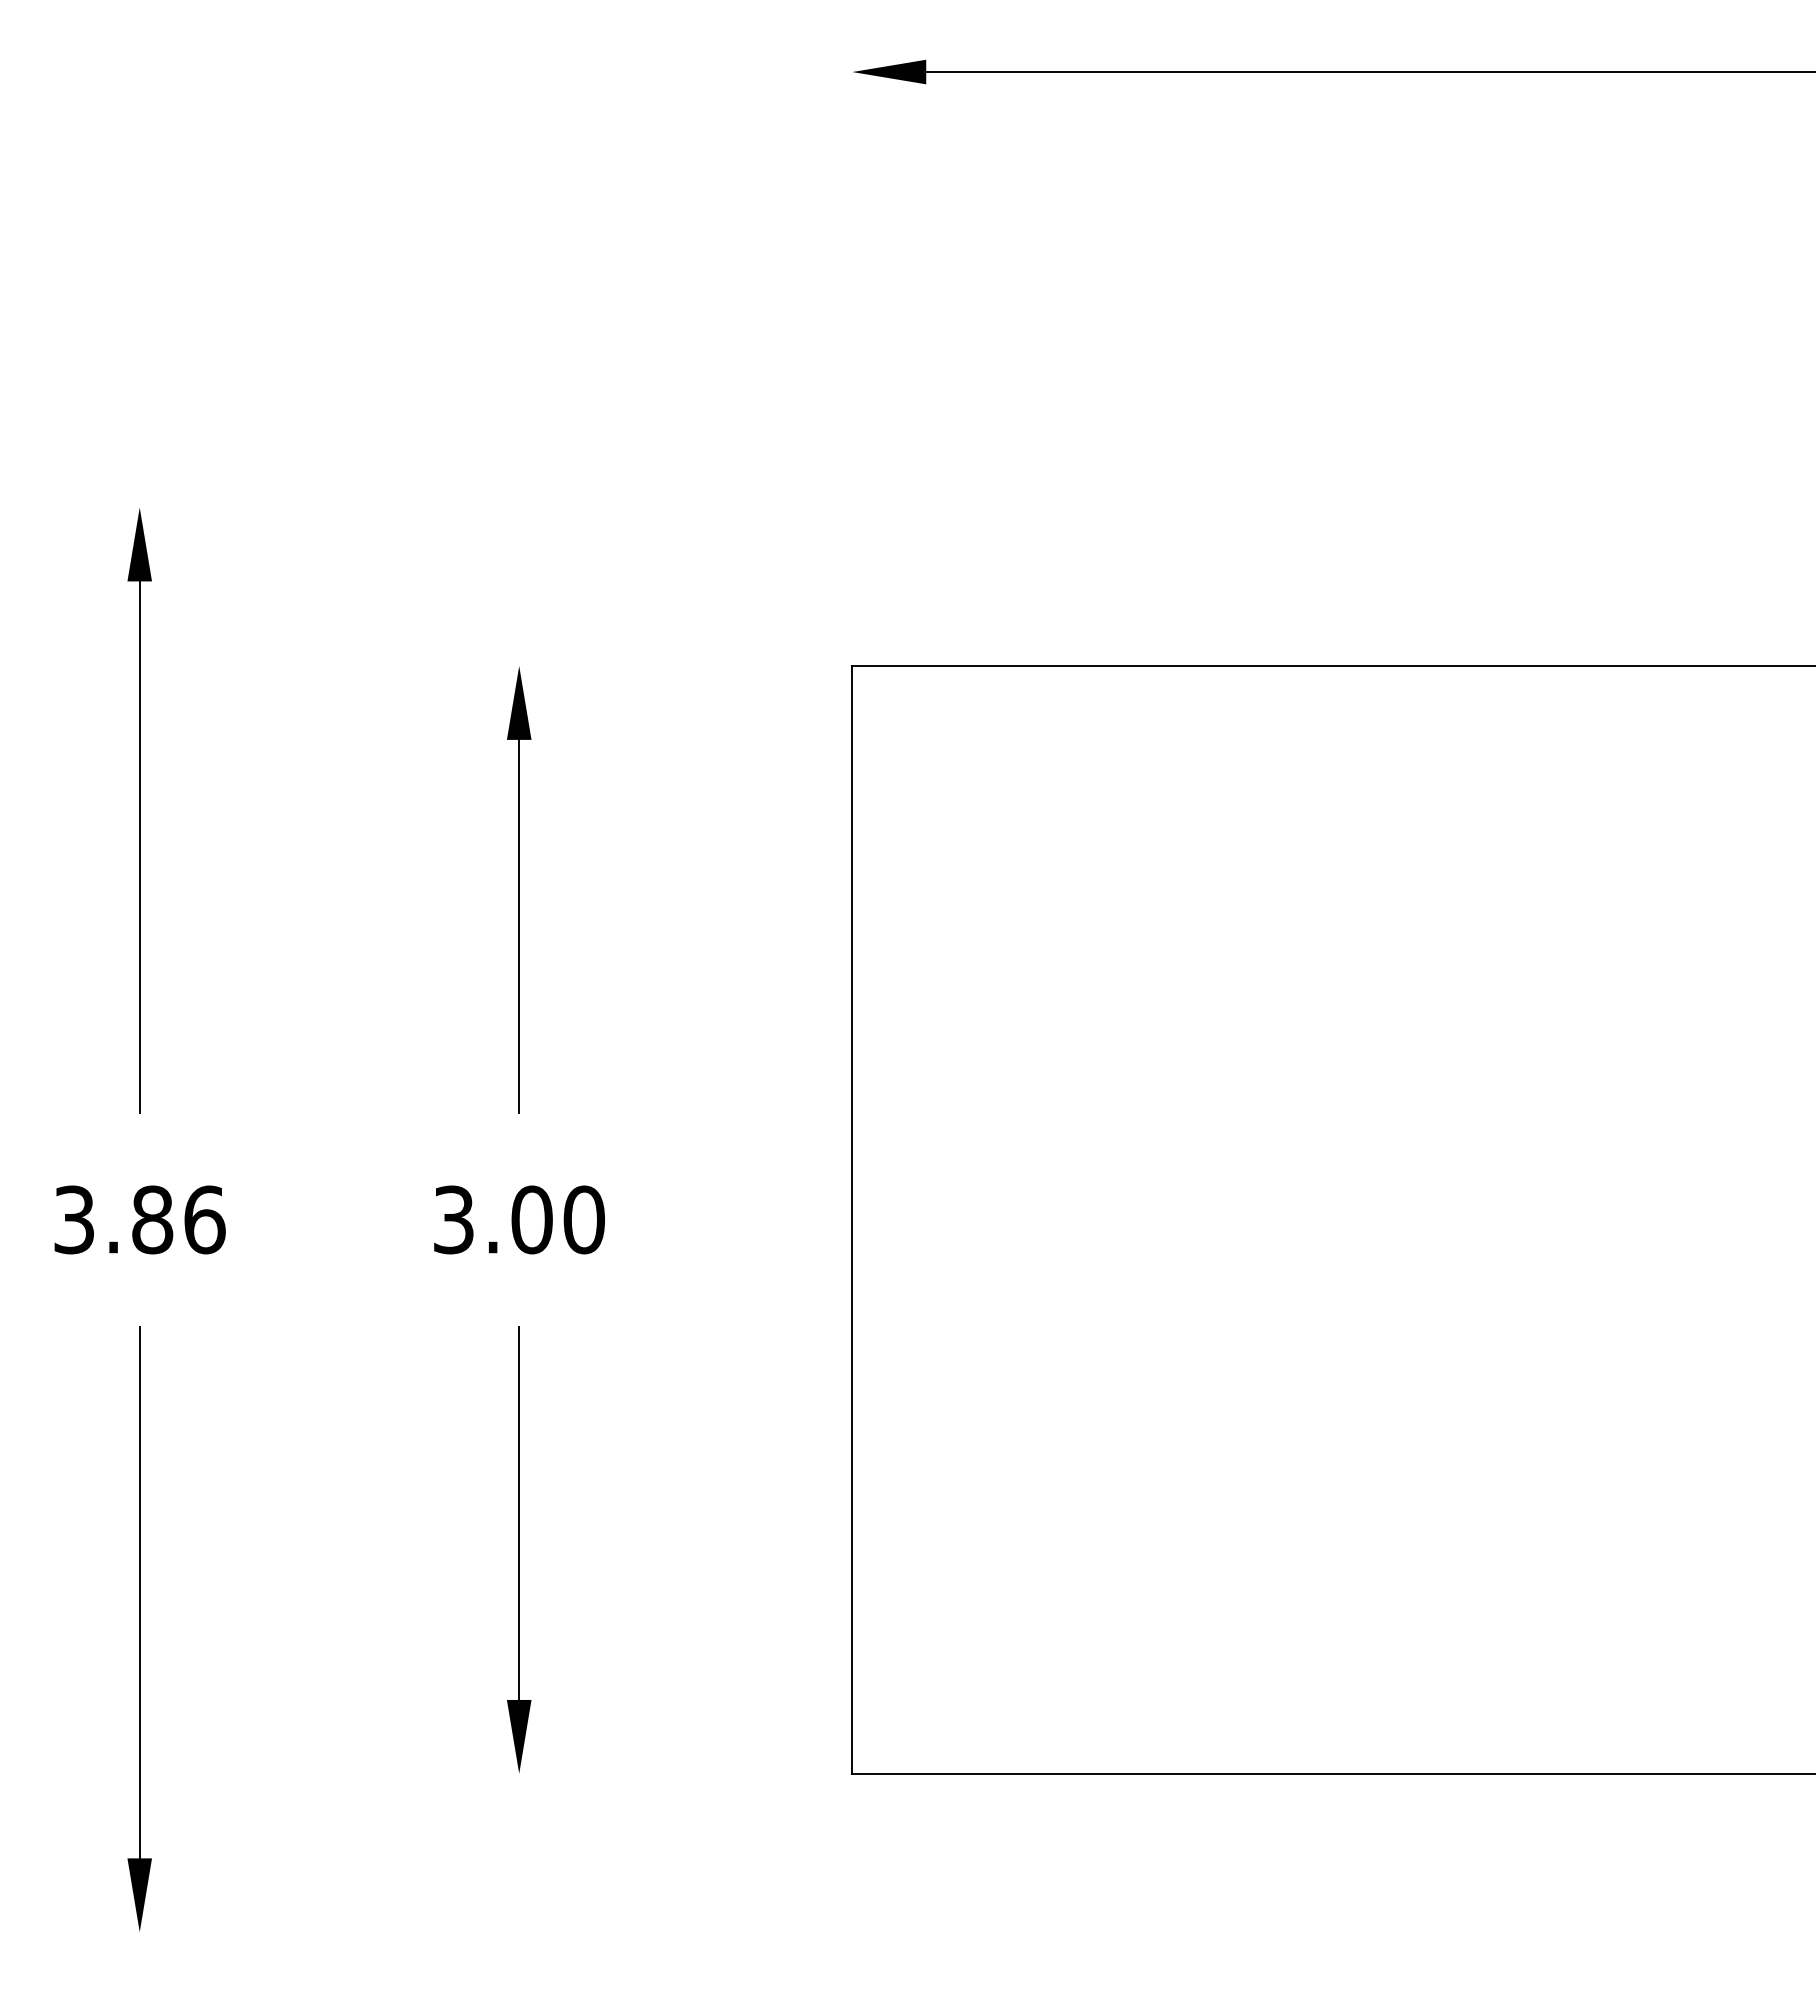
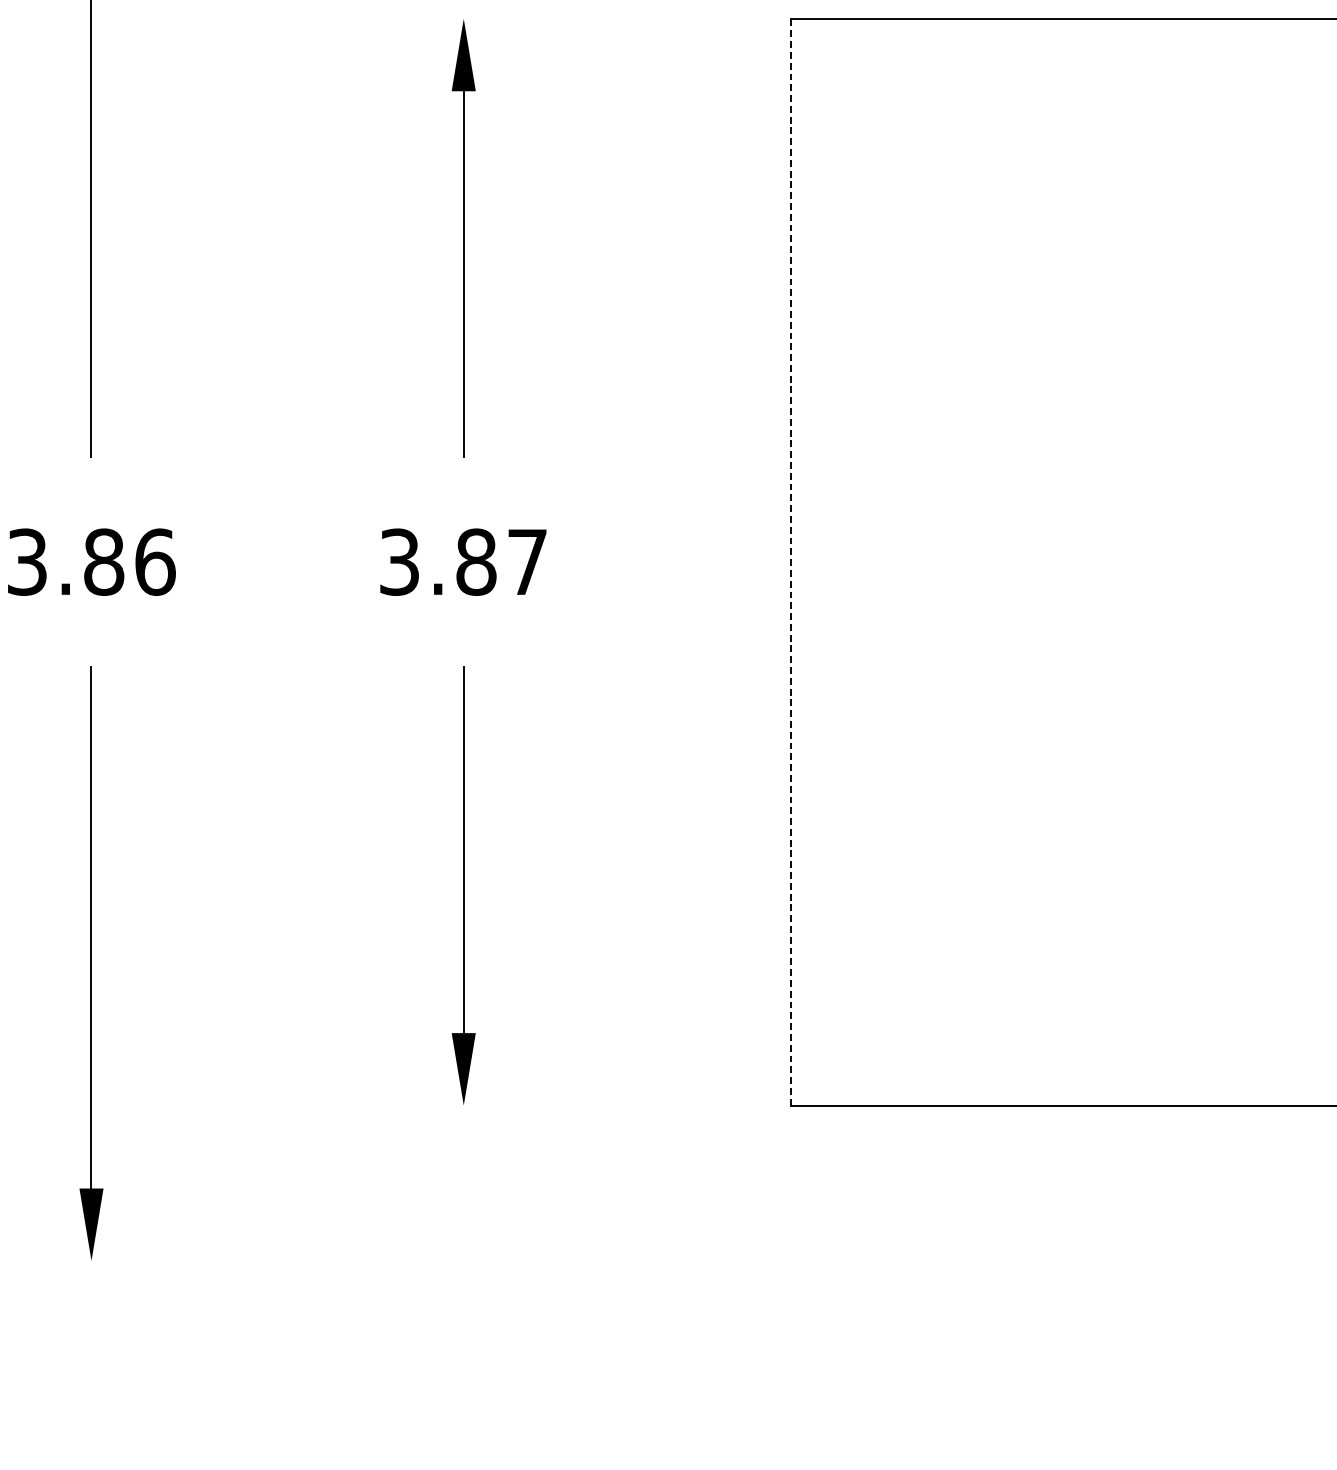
text: (557, 1219) -> (501, 561), 3.00 -> 3.87
line: (852, 1219) -> (790, 561), solid -> dashed

